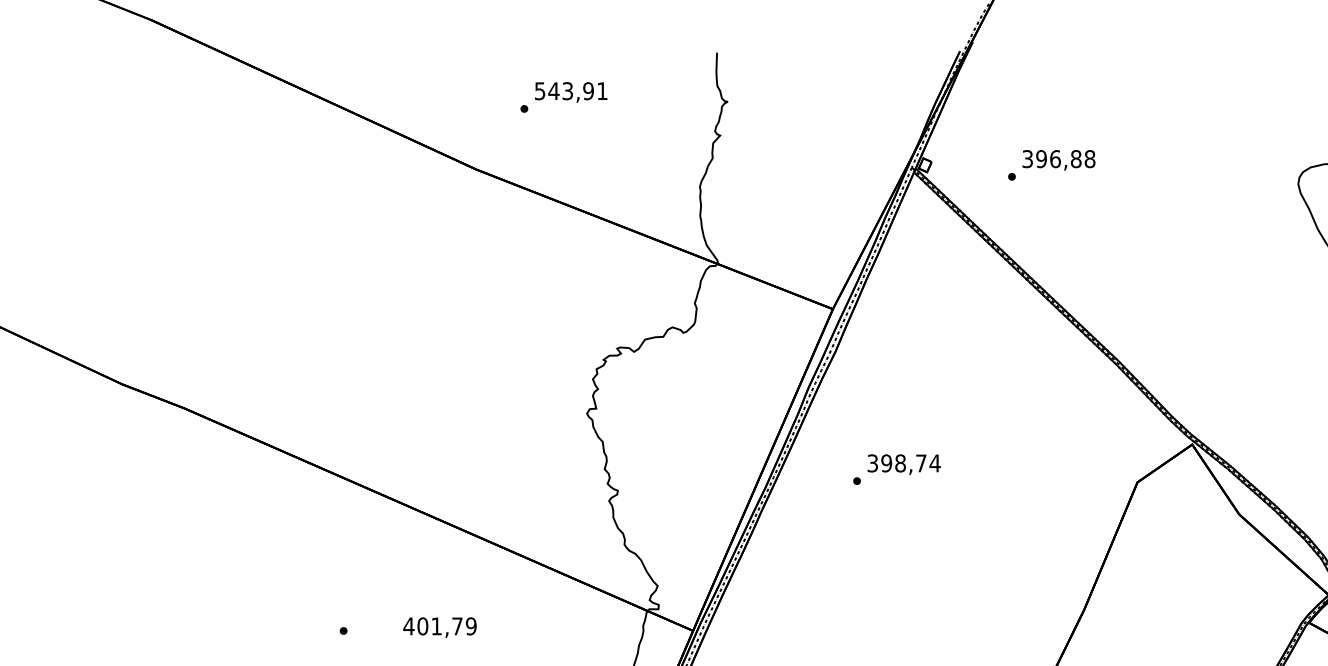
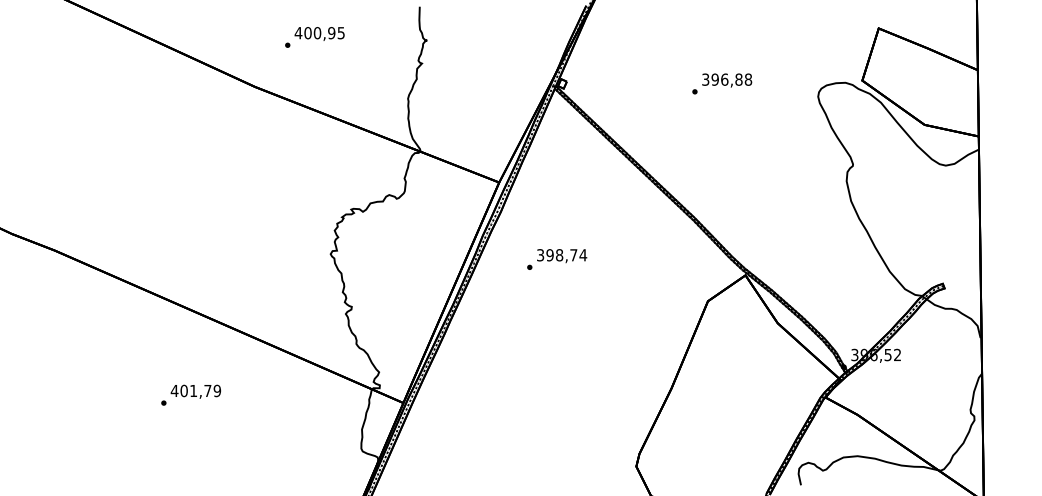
text: (570, 91) -> (319, 33), 543,91 -> 400,95
text: (1052, 164) -> (722, 83), moved
text: (897, 469) -> (557, 259), moved
text: (439, 627) -> (195, 391), moved

